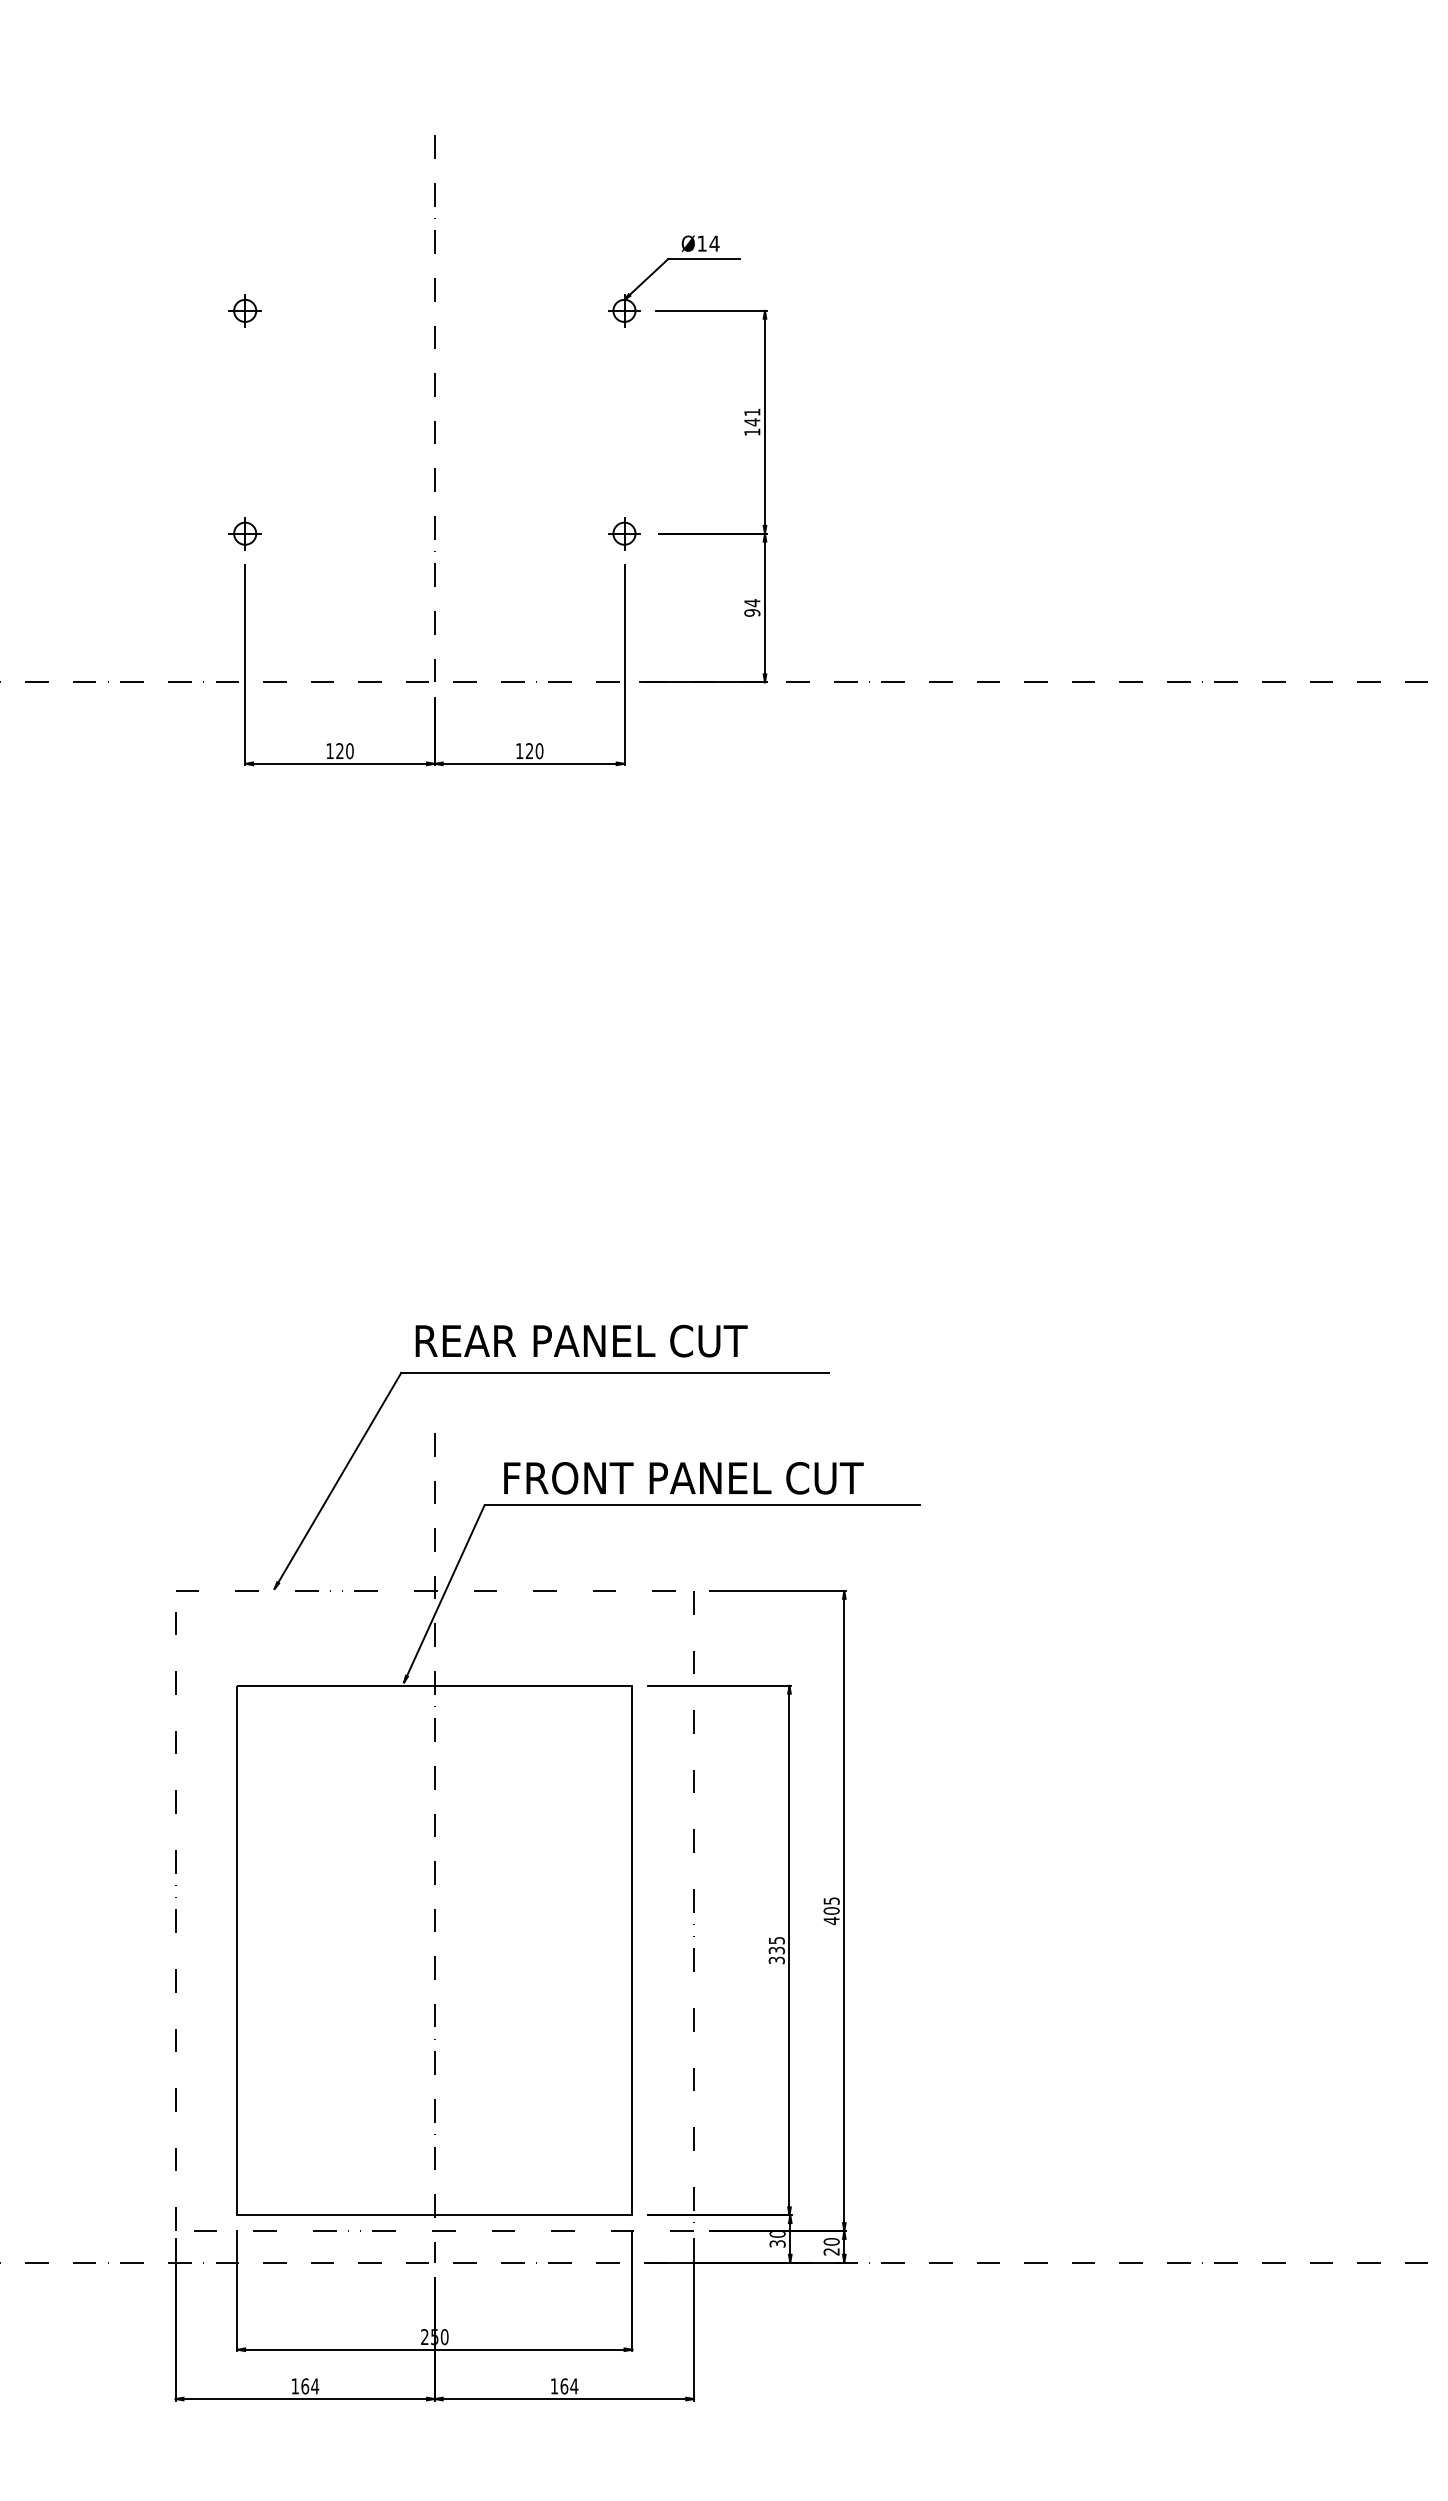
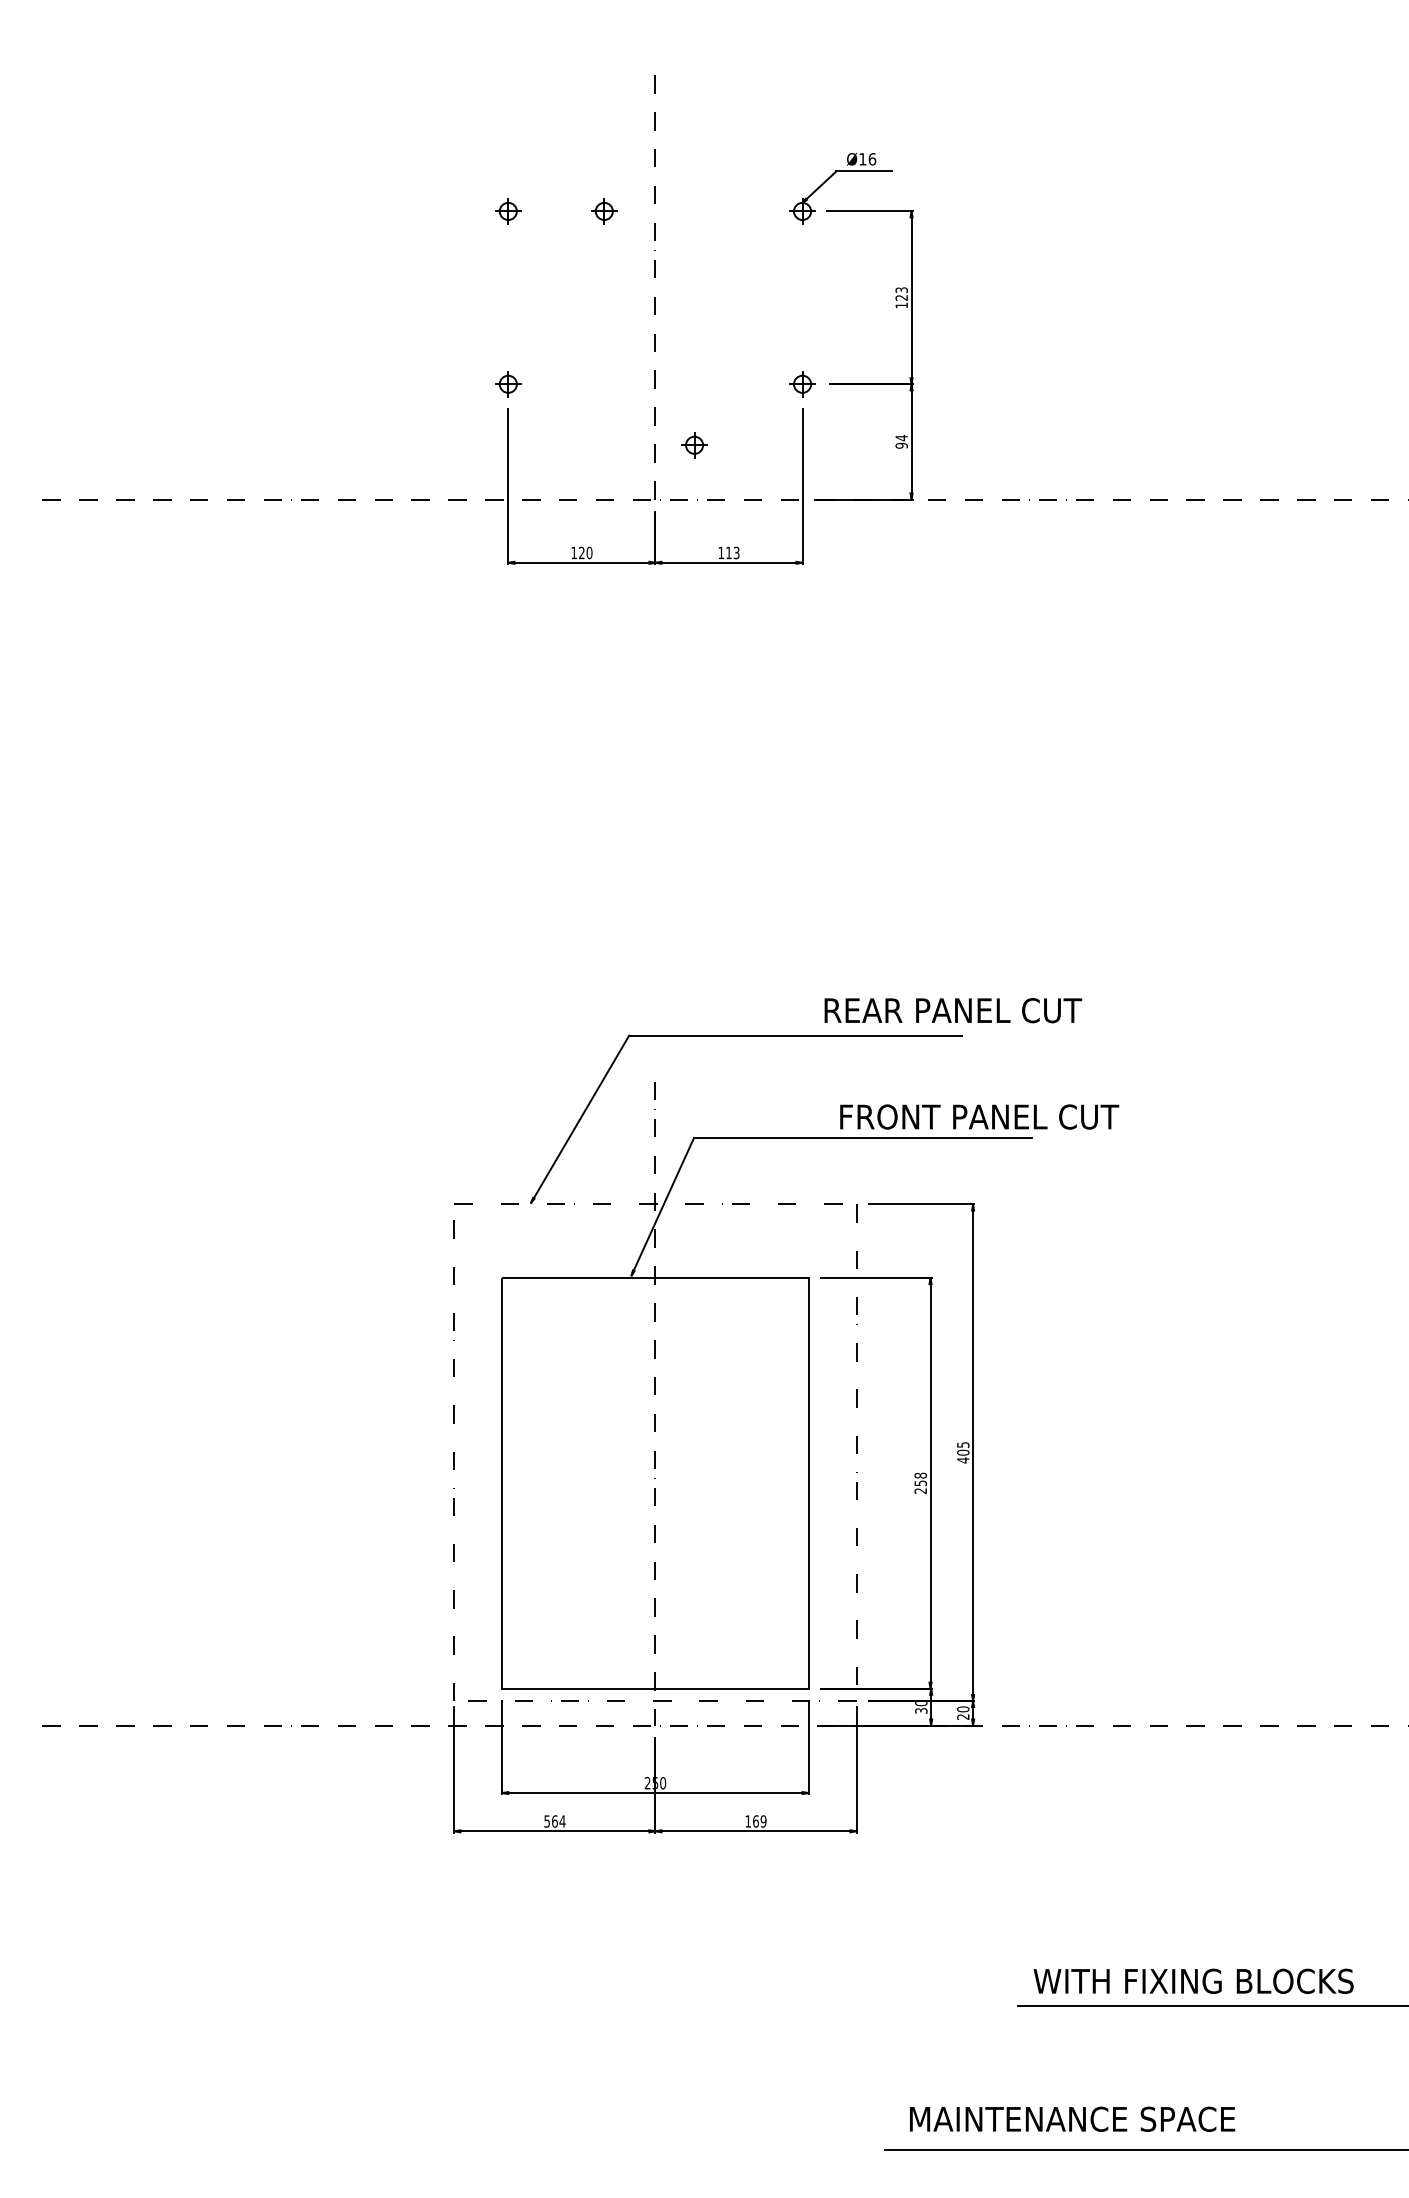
text: (714, 243) -> (872, 159), Ø14 -> Ø16
part: (369, 310) -> (604, 211), added
text: (752, 417) -> (901, 294), 141 -> 123
part: (485, 612) -> (694, 445), added
text: (534, 750) -> (732, 552), 120 -> 113
text: (581, 1340) -> (953, 1010), moved
text: (683, 1477) -> (979, 1116), moved
text: (776, 1949) -> (920, 1482), 335 -> 258
text: (294, 2386) -> (546, 1821), 164 -> 564
text: (574, 2386) -> (763, 1821), 164 -> 169

